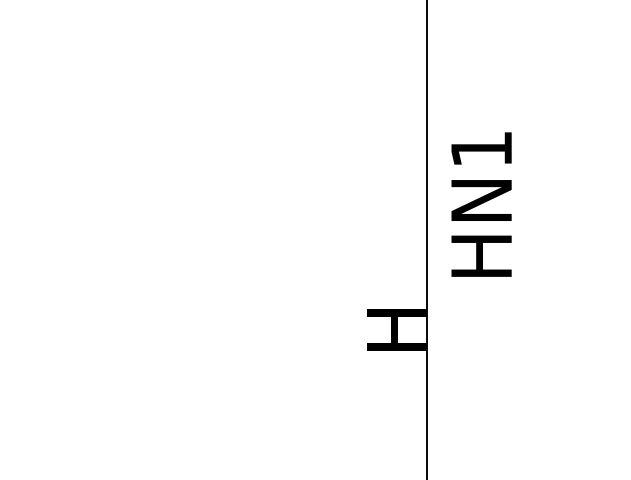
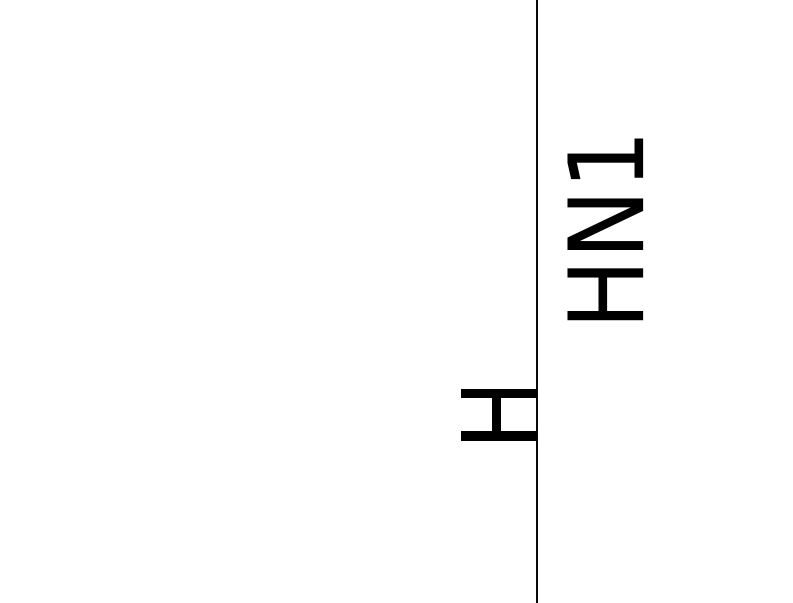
text: (481, 204) -> (605, 229), moved

